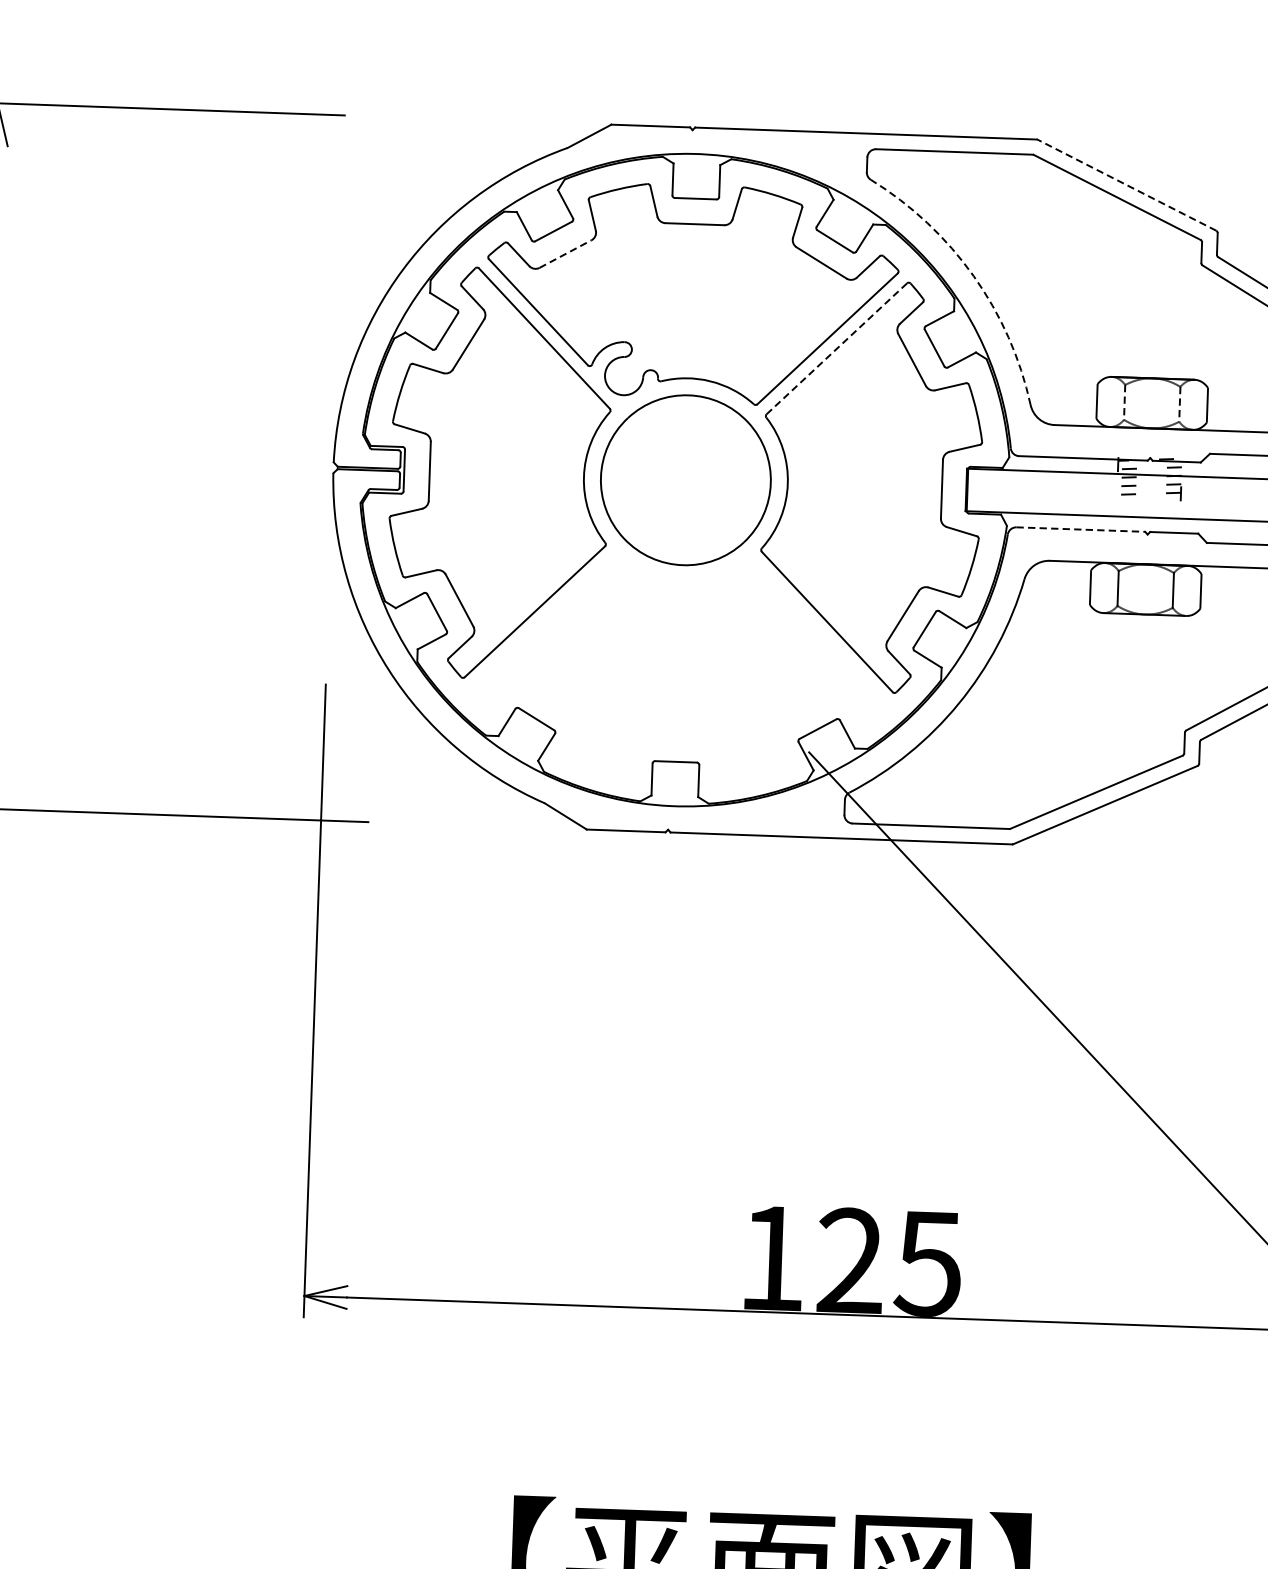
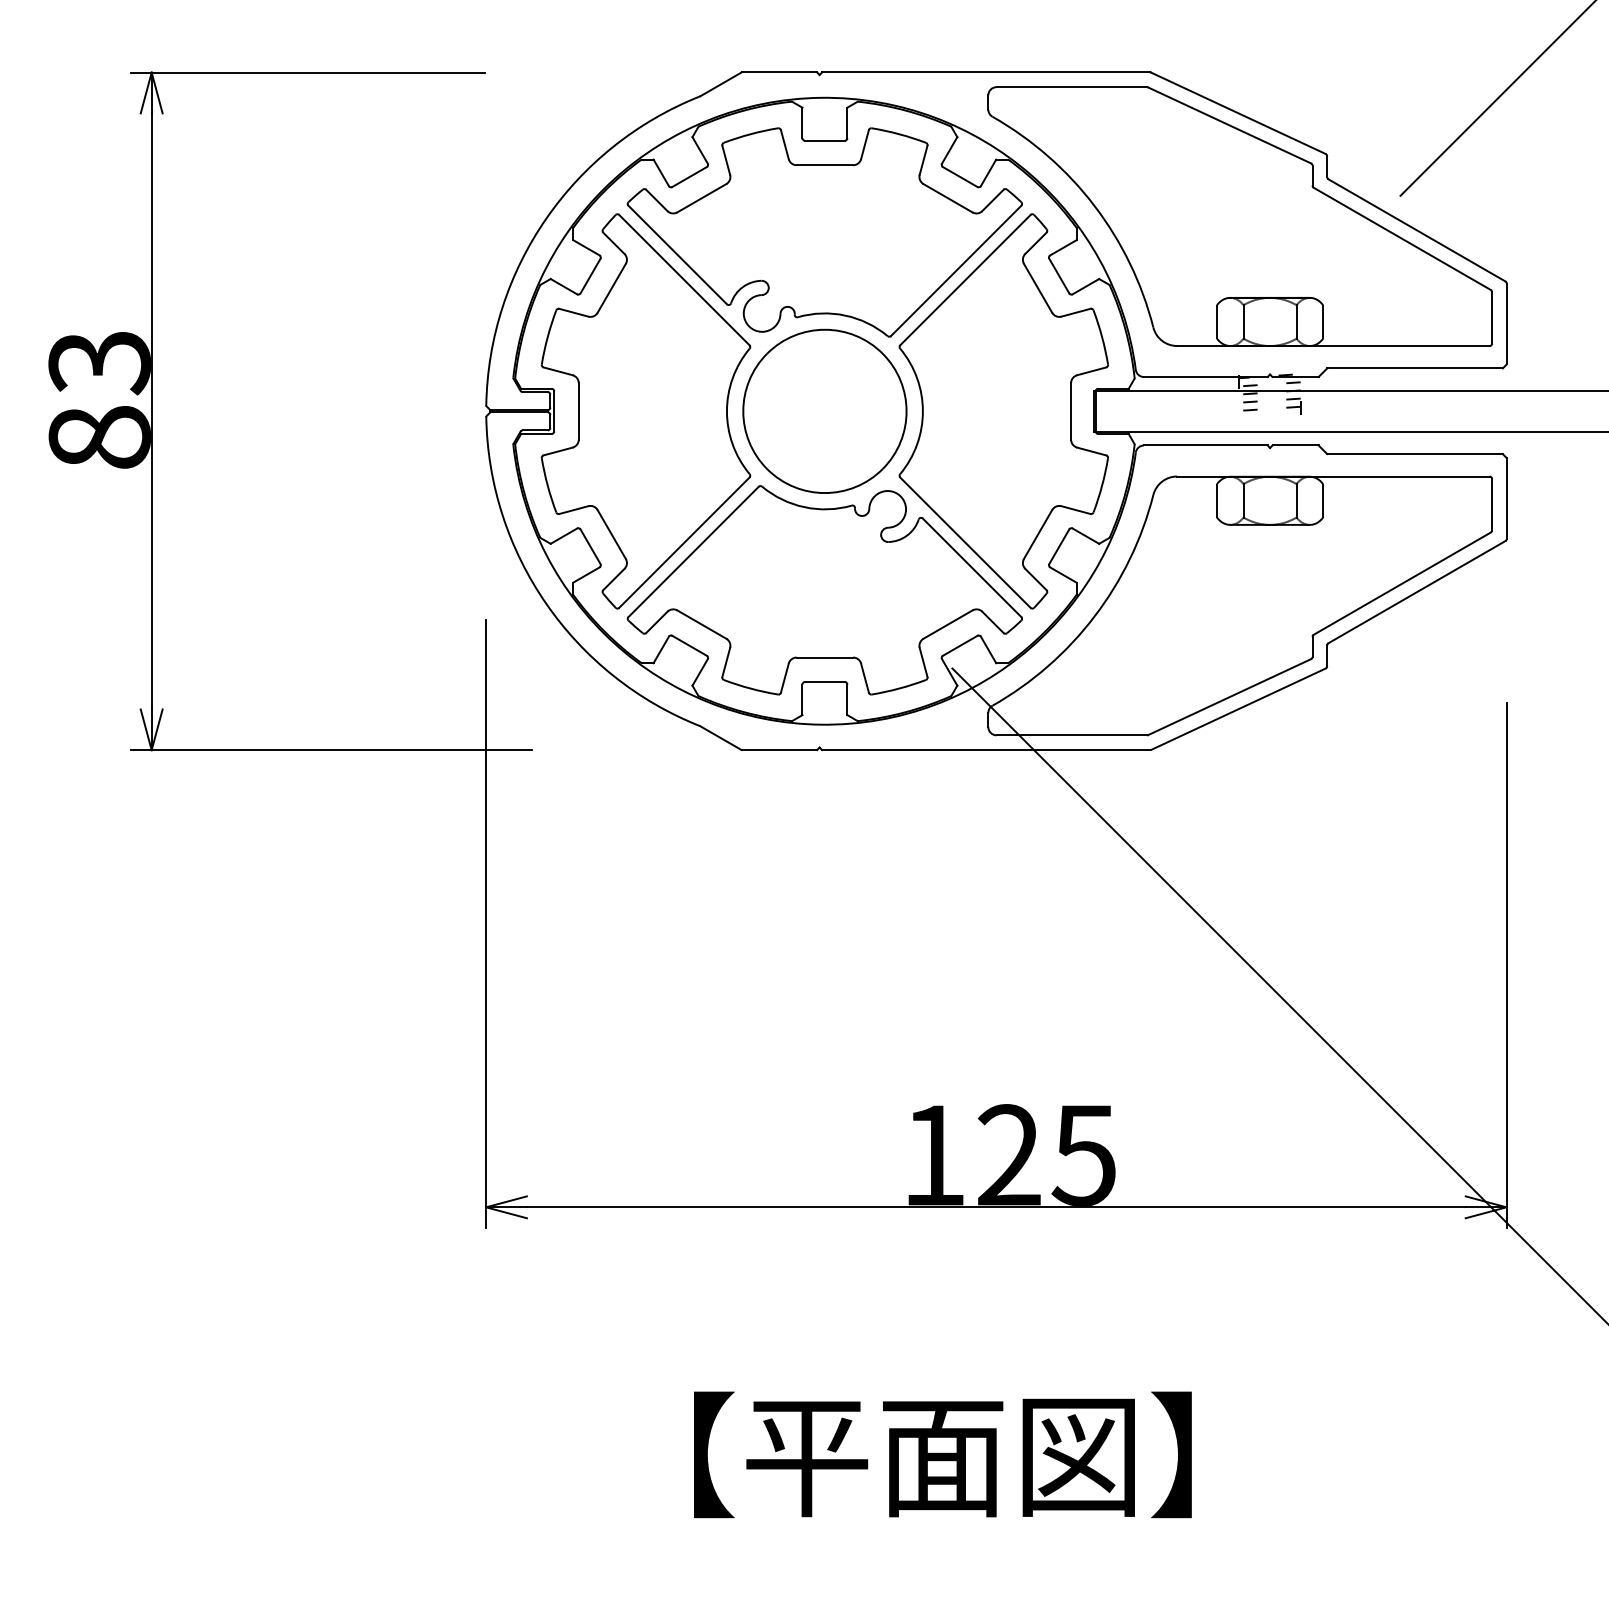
line: (1126, 185) -> (1238, 113), dashed -> solid
line: (566, 254) -> (702, 198), dashed -> solid
arc: (973, 275) -> (1094, 205), dashed -> solid
line: (836, 348) -> (965, 279), dashed -> solid
line: (1124, 401) -> (1243, 321), dashed -> solid
line: (1179, 403) -> (1296, 321), dashed -> solid
line: (1080, 529) -> (1205, 445), dashed -> solid
part: (678, 666) -> (824, 590), added

